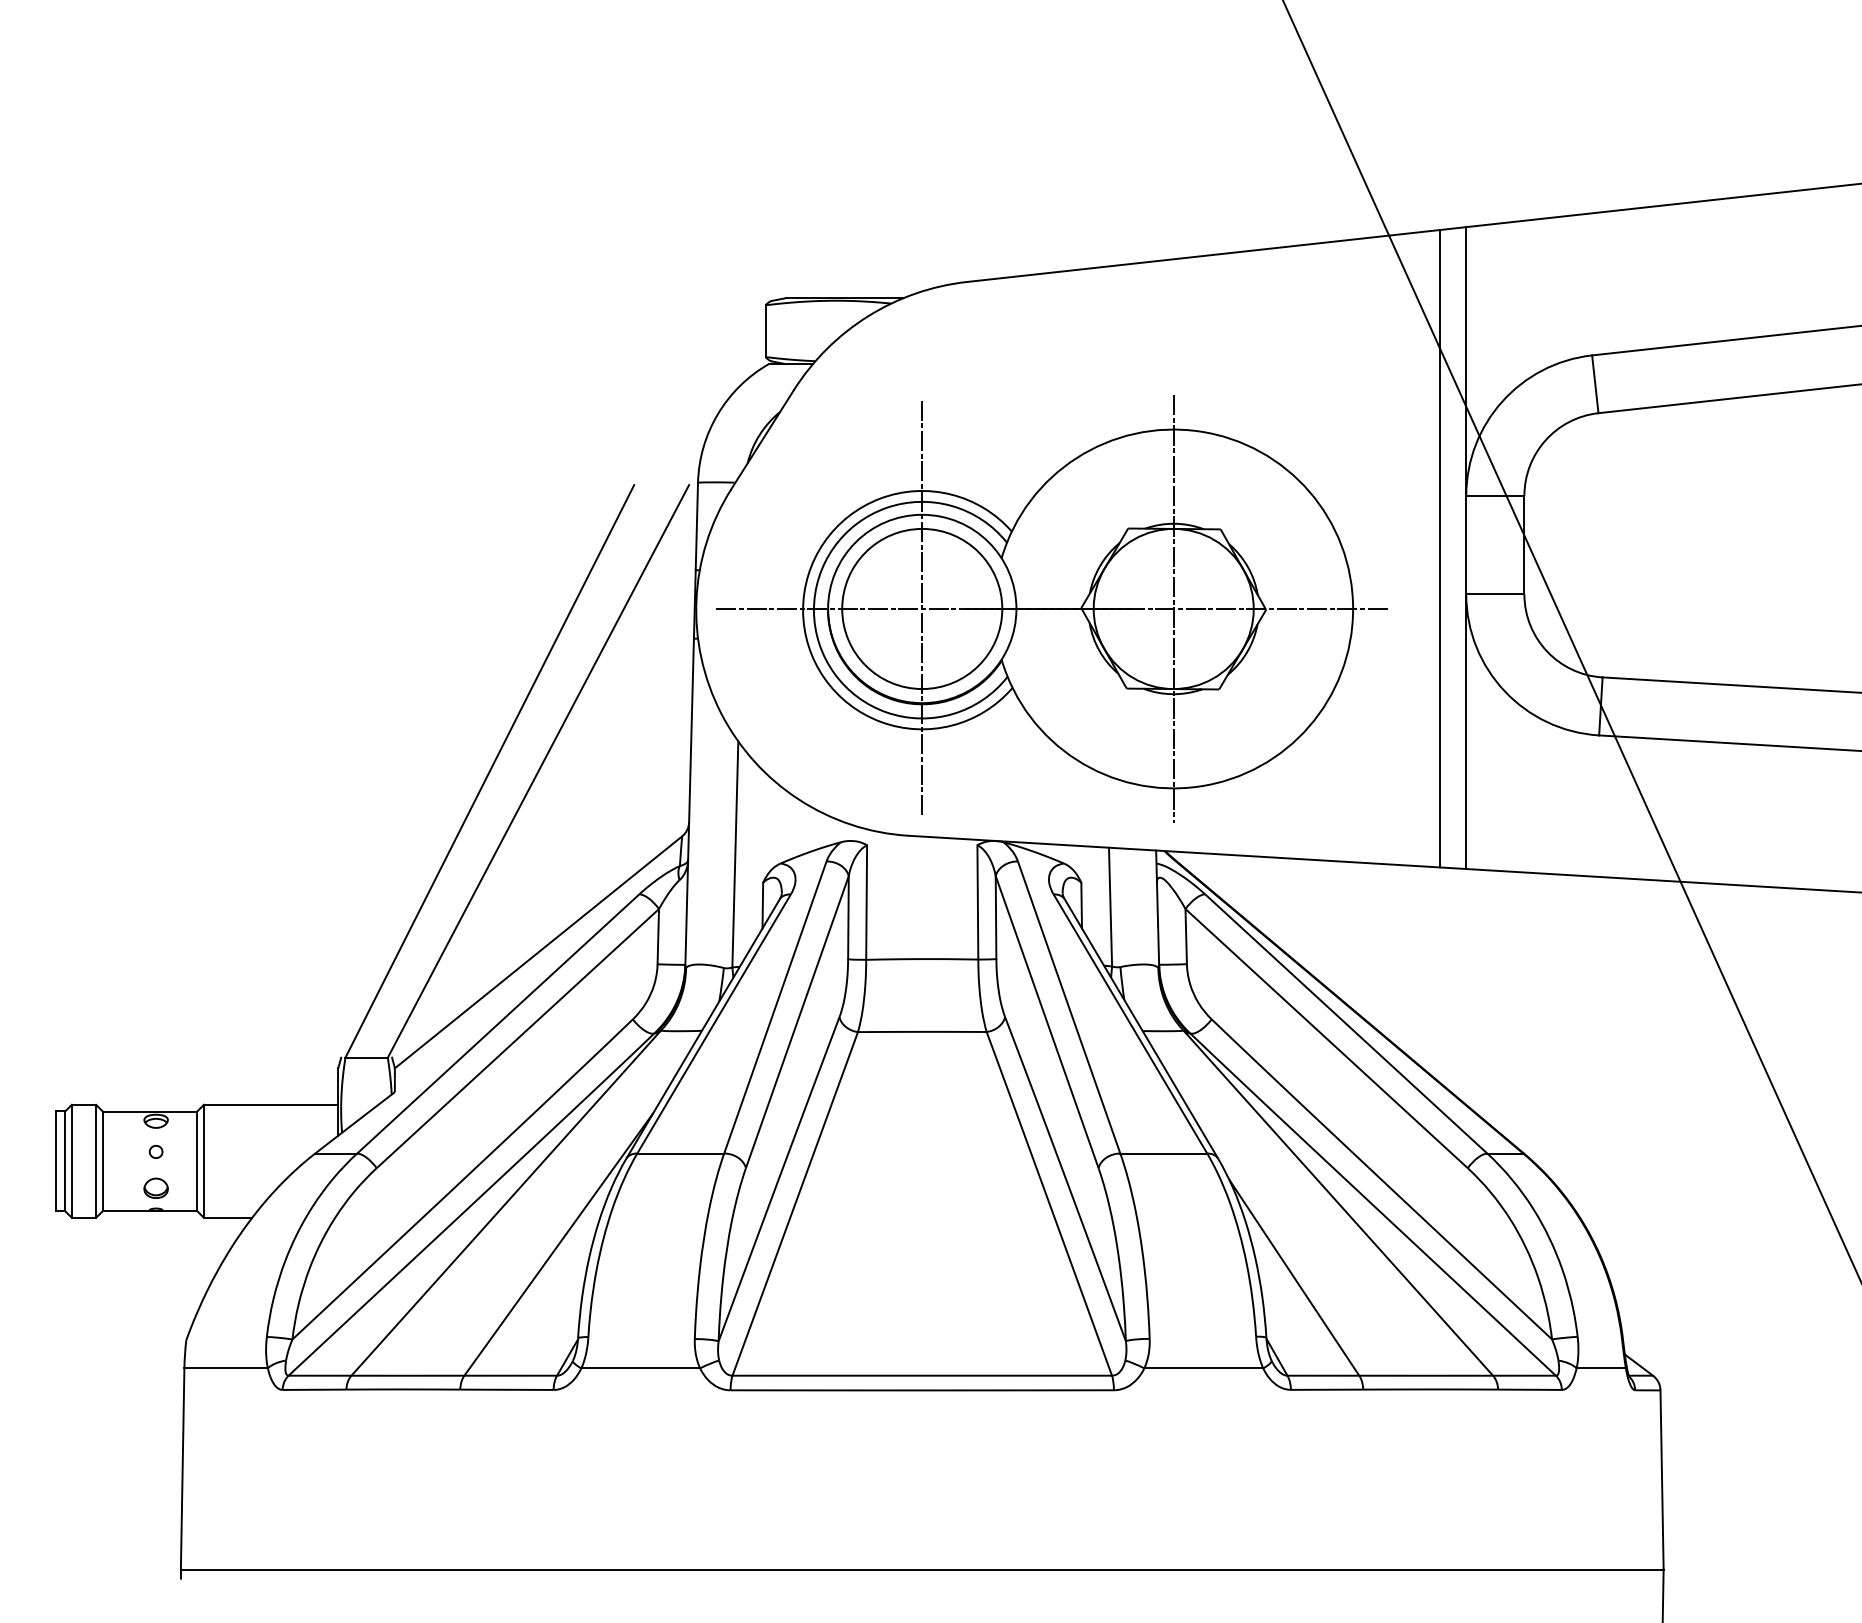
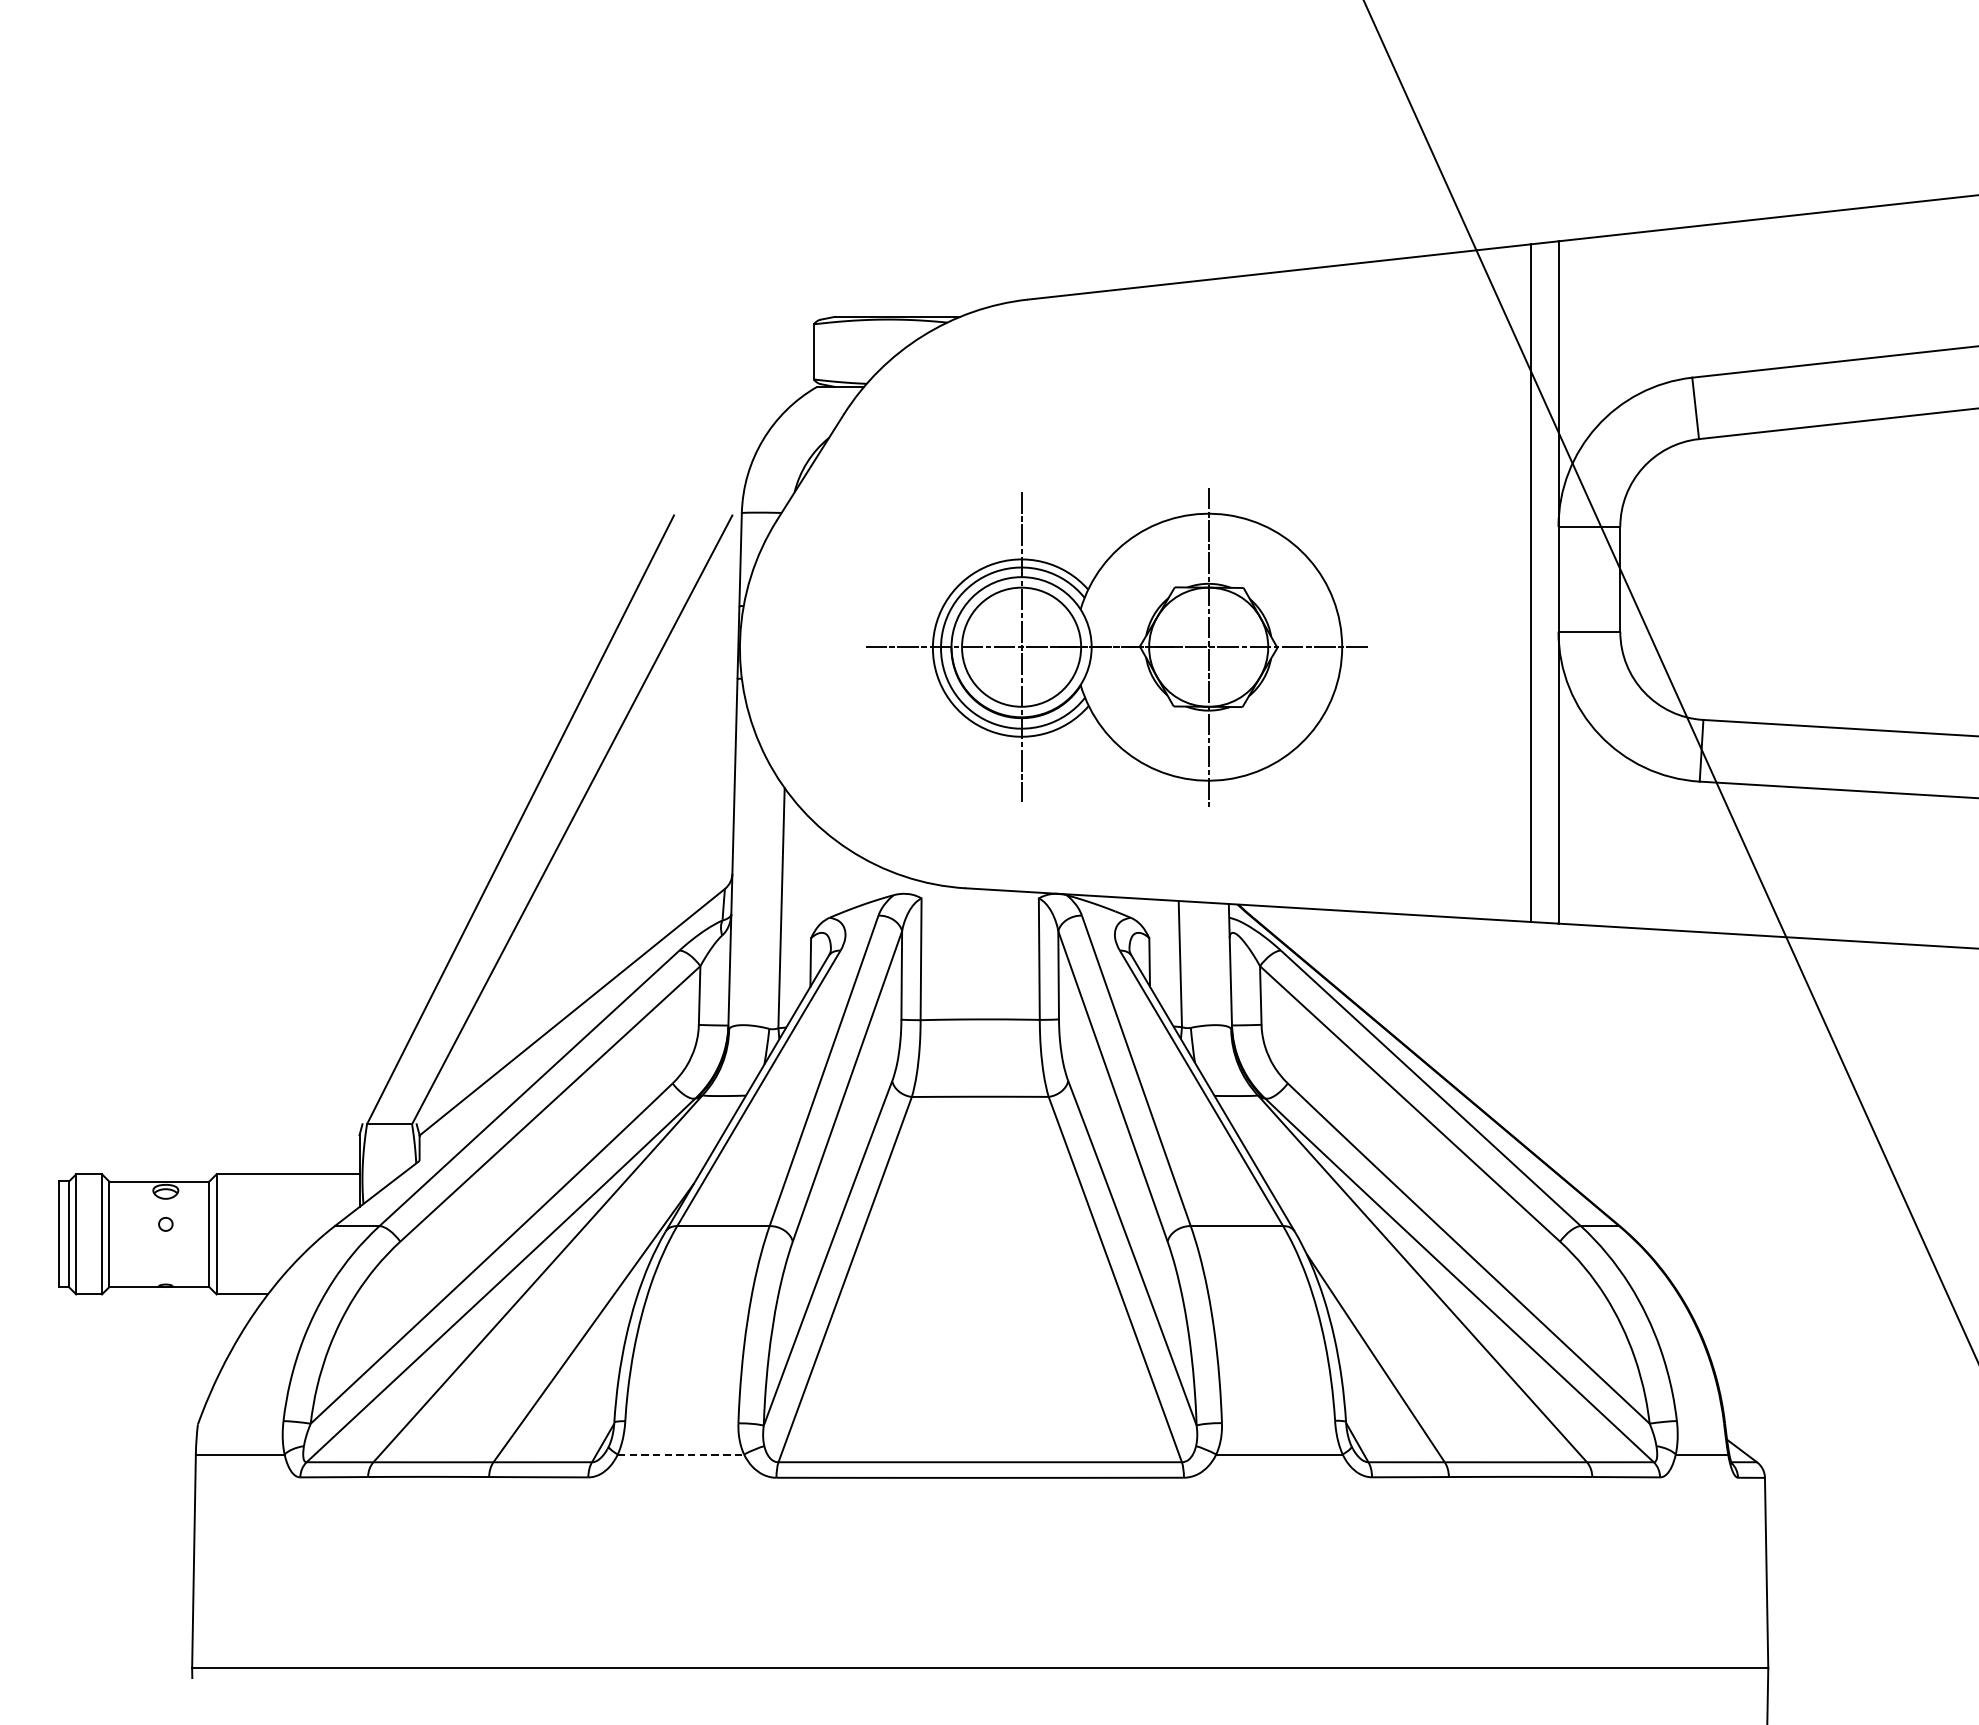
part: (1051, 608) -> (1117, 646), size x0.7
part: (155, 1187) -> (165, 1262), removed
line: (641, 1368) -> (681, 1454), solid -> dashed

